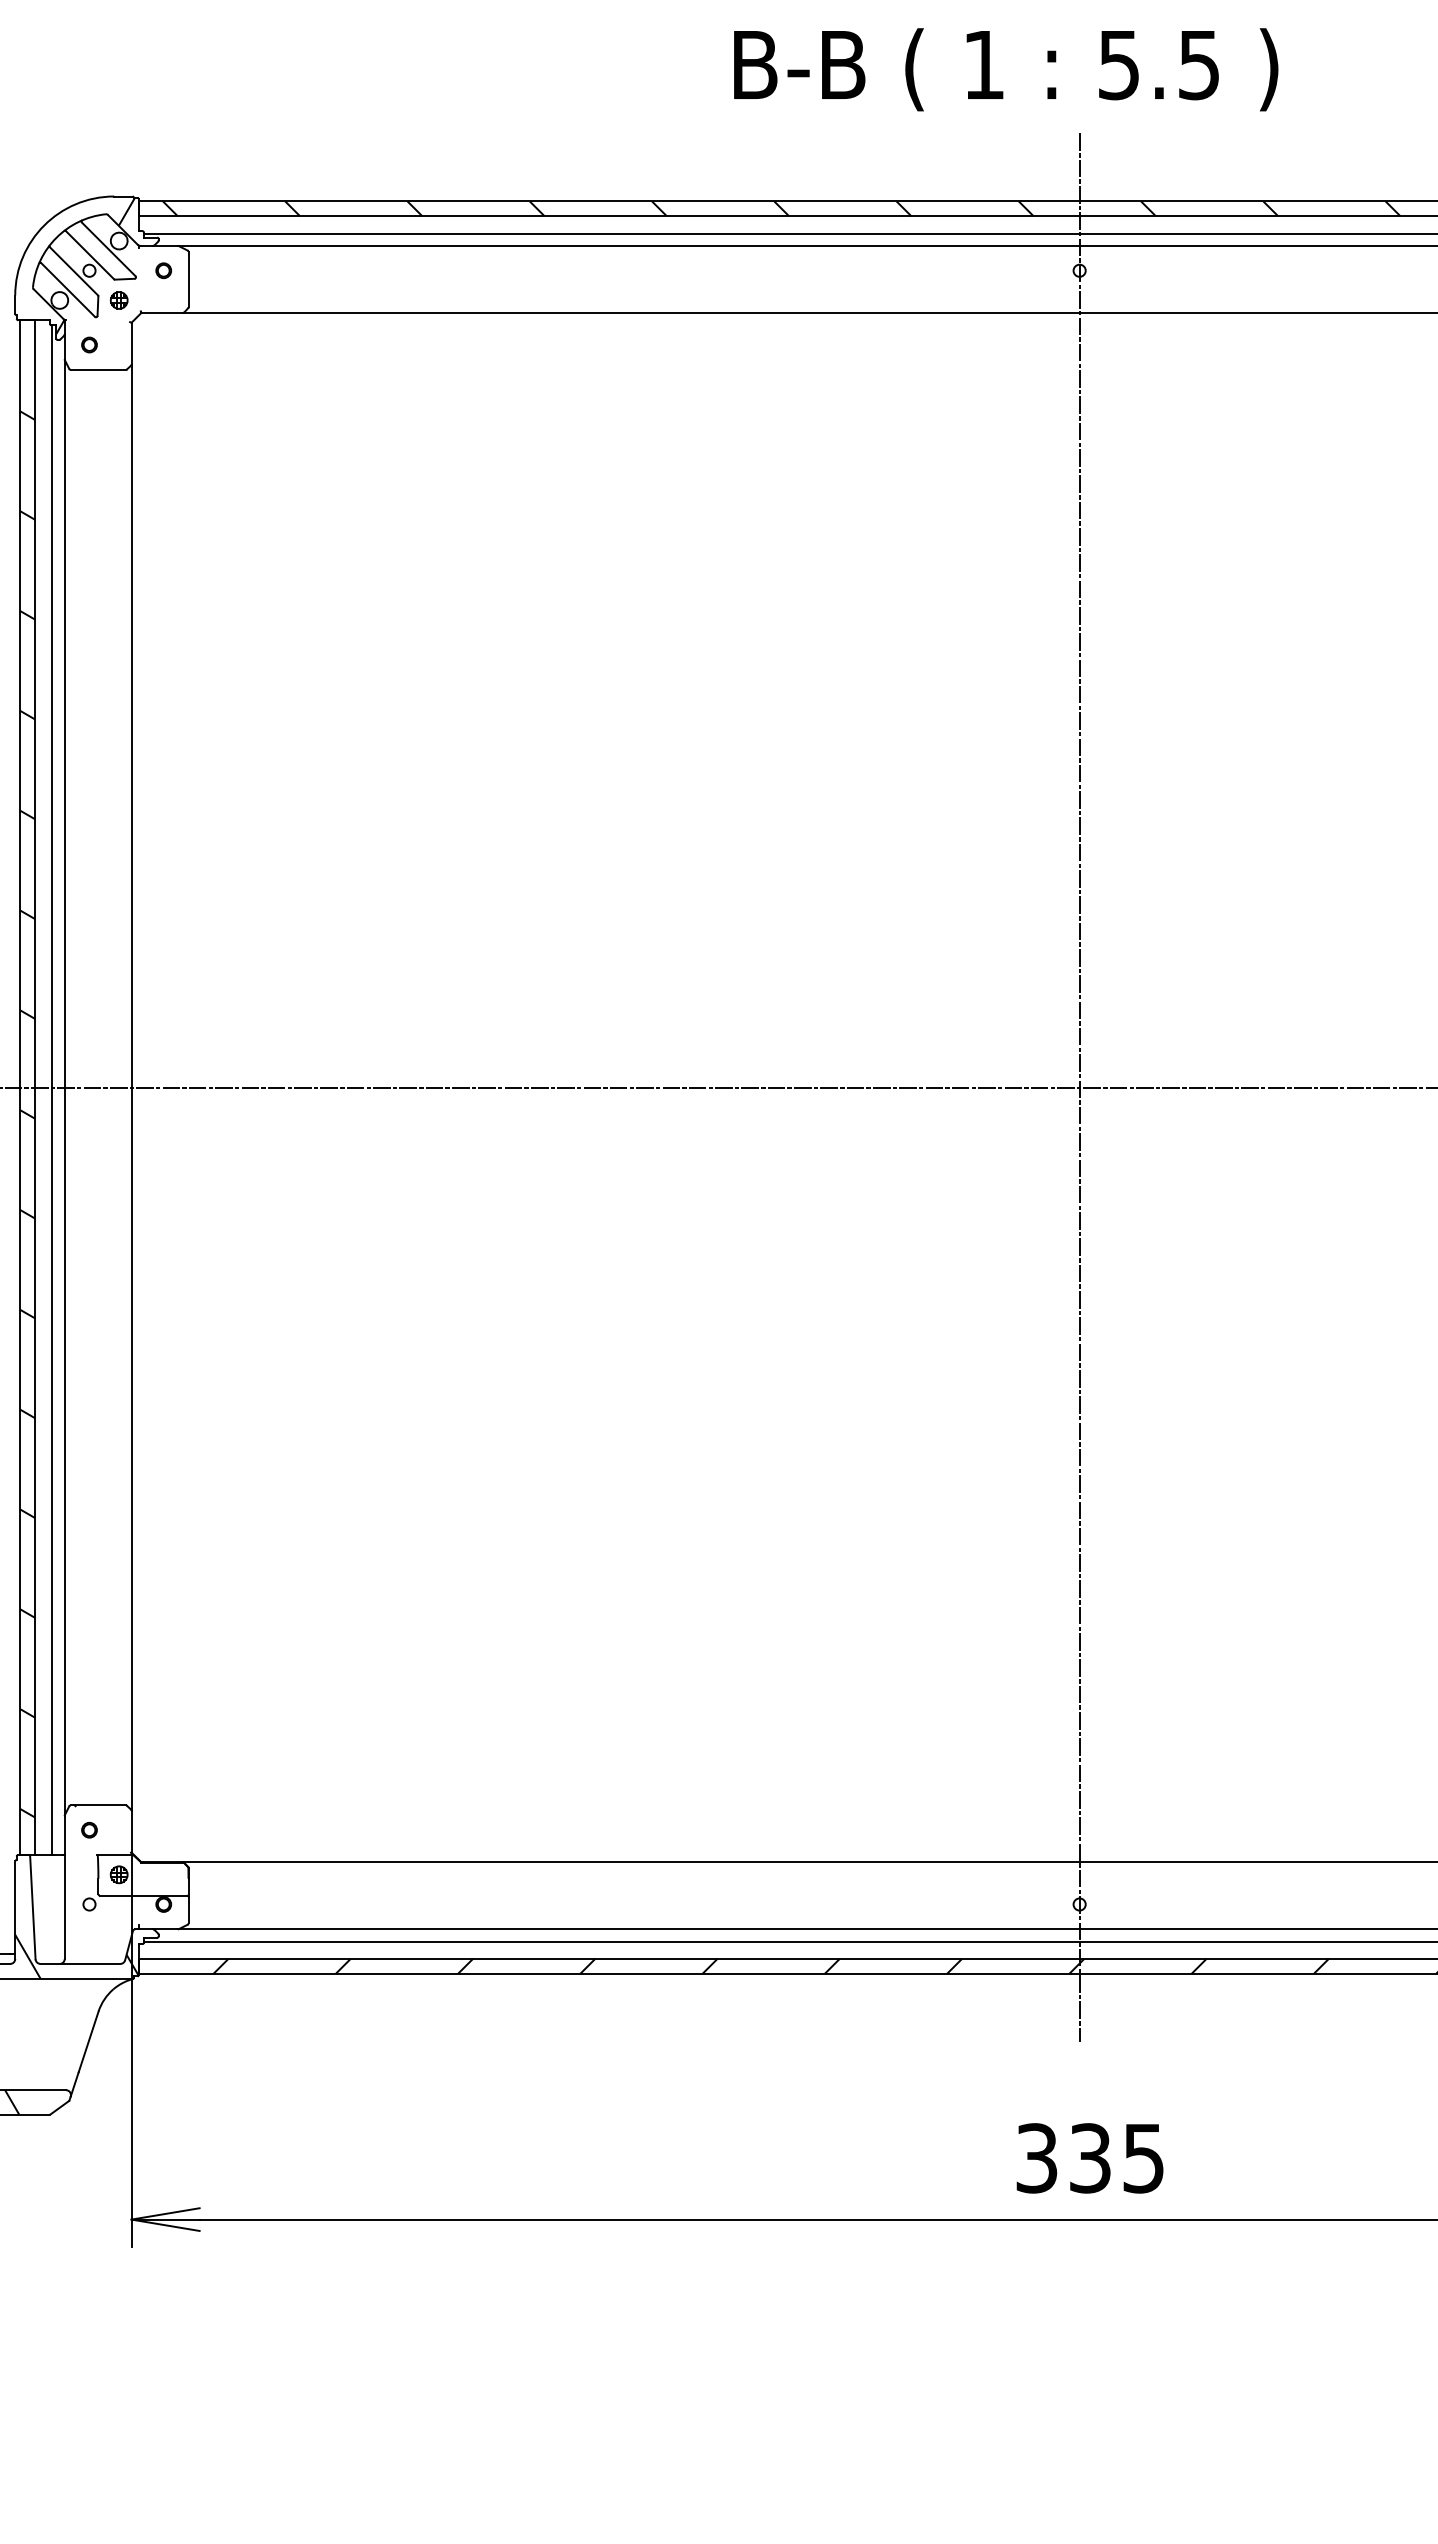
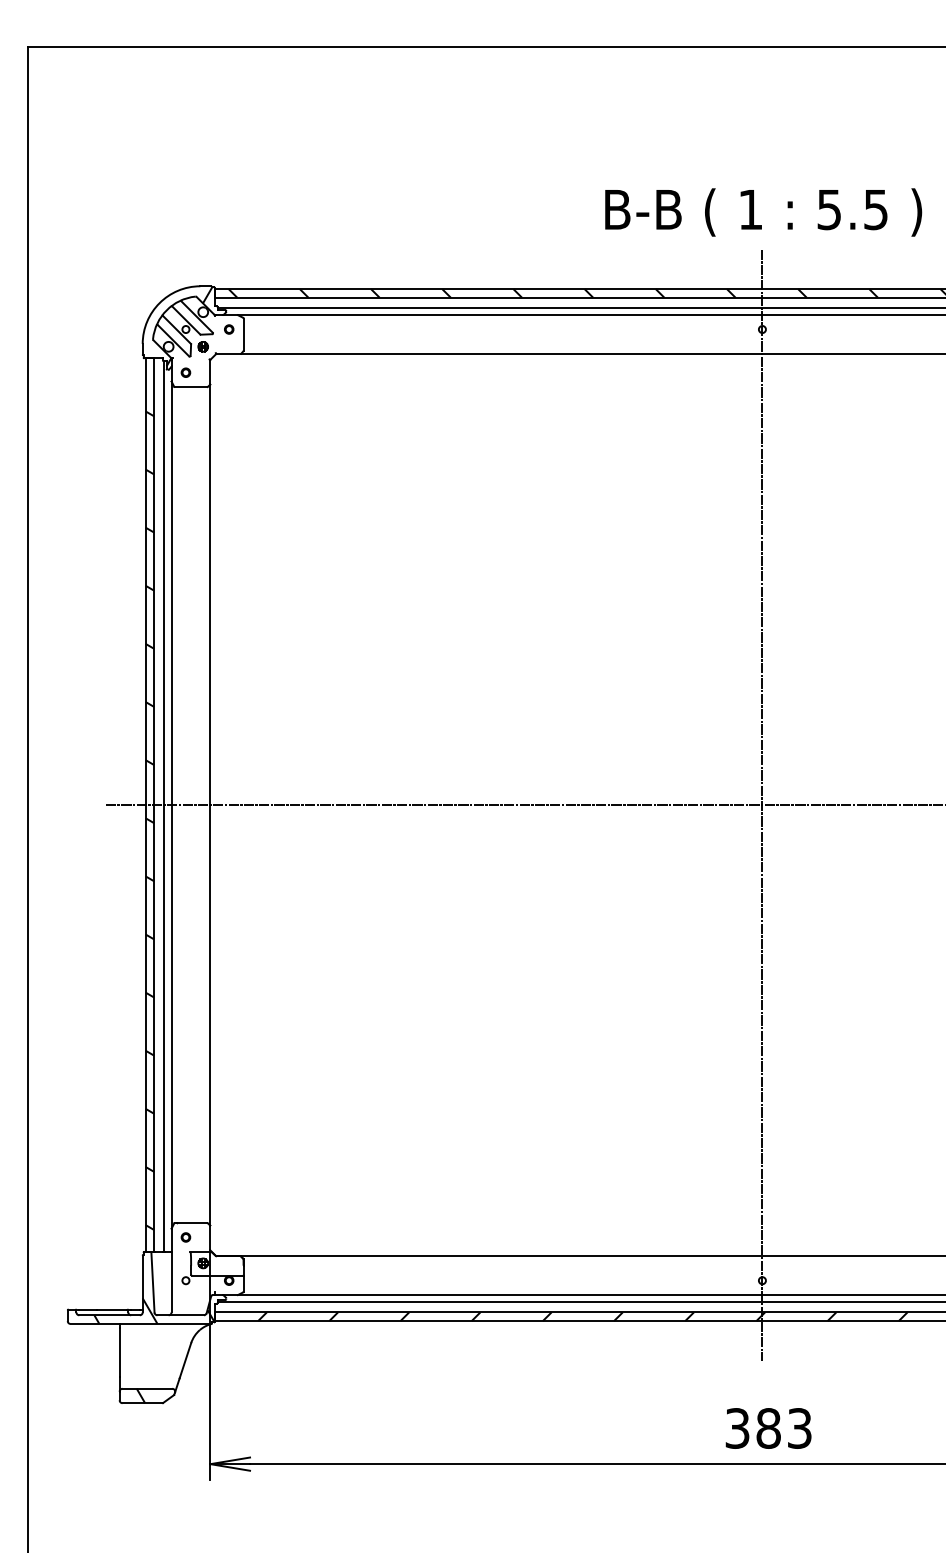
text: (1005, 69) -> (763, 212), moved
text: (1115, 2158) -> (783, 1428), 335 -> 383

